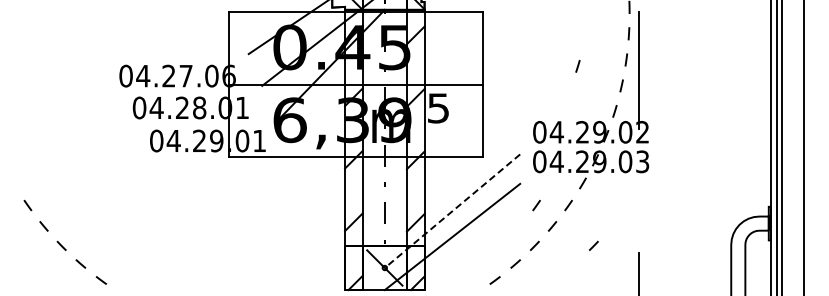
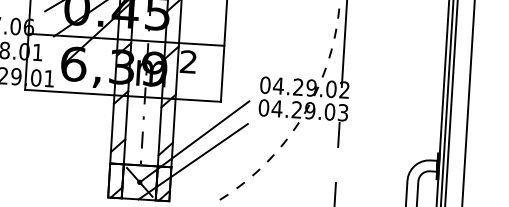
curve: (577, 66) -> (297, 36), removed
text: (437, 108) -> (187, 62), 5 -> 2
line: (638, 190) -> (338, 134), added
line: (536, 205) -> (259, 141), removed
line: (452, 211) -> (194, 142), dashed -> solid
line: (593, 245) -> (301, 174), removed

